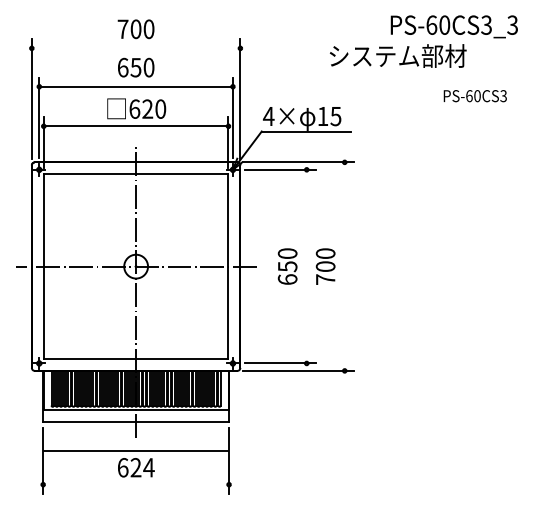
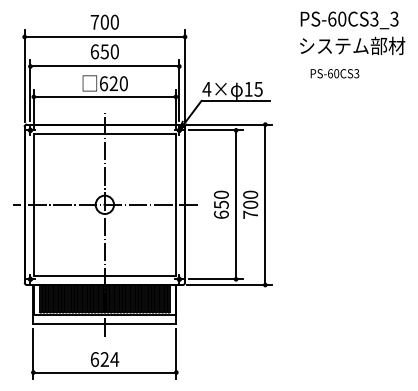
line: (135, 48) -> (104, 37), added
text: (398, 55) -> (352, 45), moved
text: (474, 96) -> (334, 73), moved
line: (306, 266) -> (235, 204), added
line: (344, 266) -> (265, 204), added
line: (135, 450) -> (104, 372), moved

